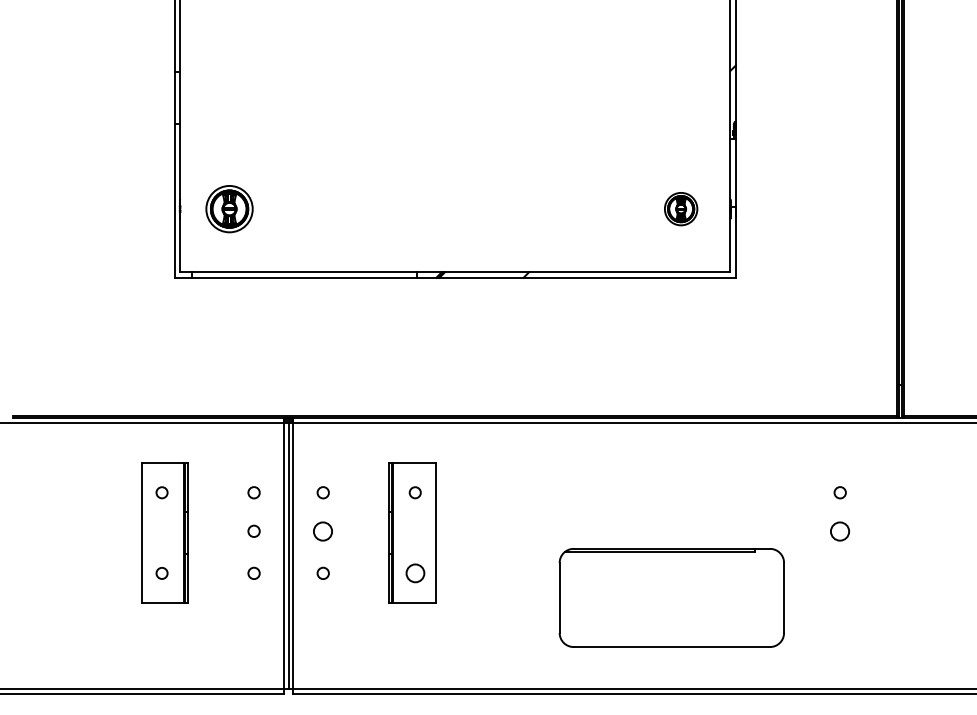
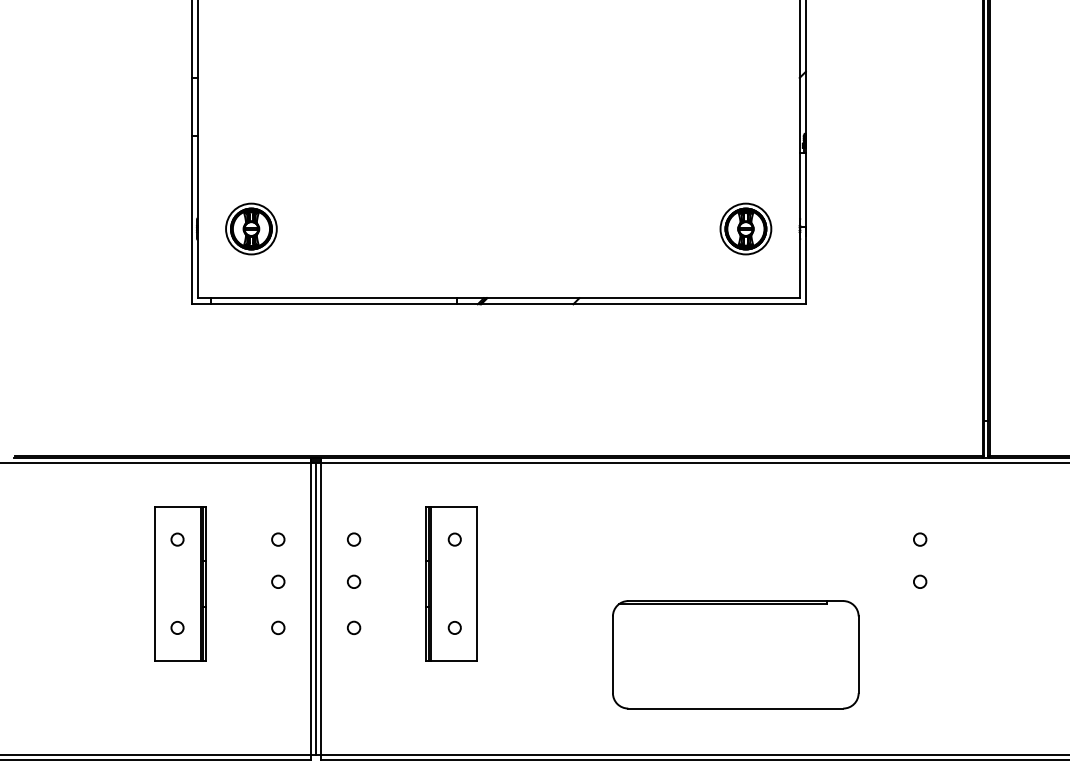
part: (680, 208) -> (745, 228), size x1.43
circle: (323, 531) -> (354, 581), size x0.62
circle: (840, 531) -> (920, 581), size x0.62
circle: (414, 573) -> (454, 627), size x0.62

